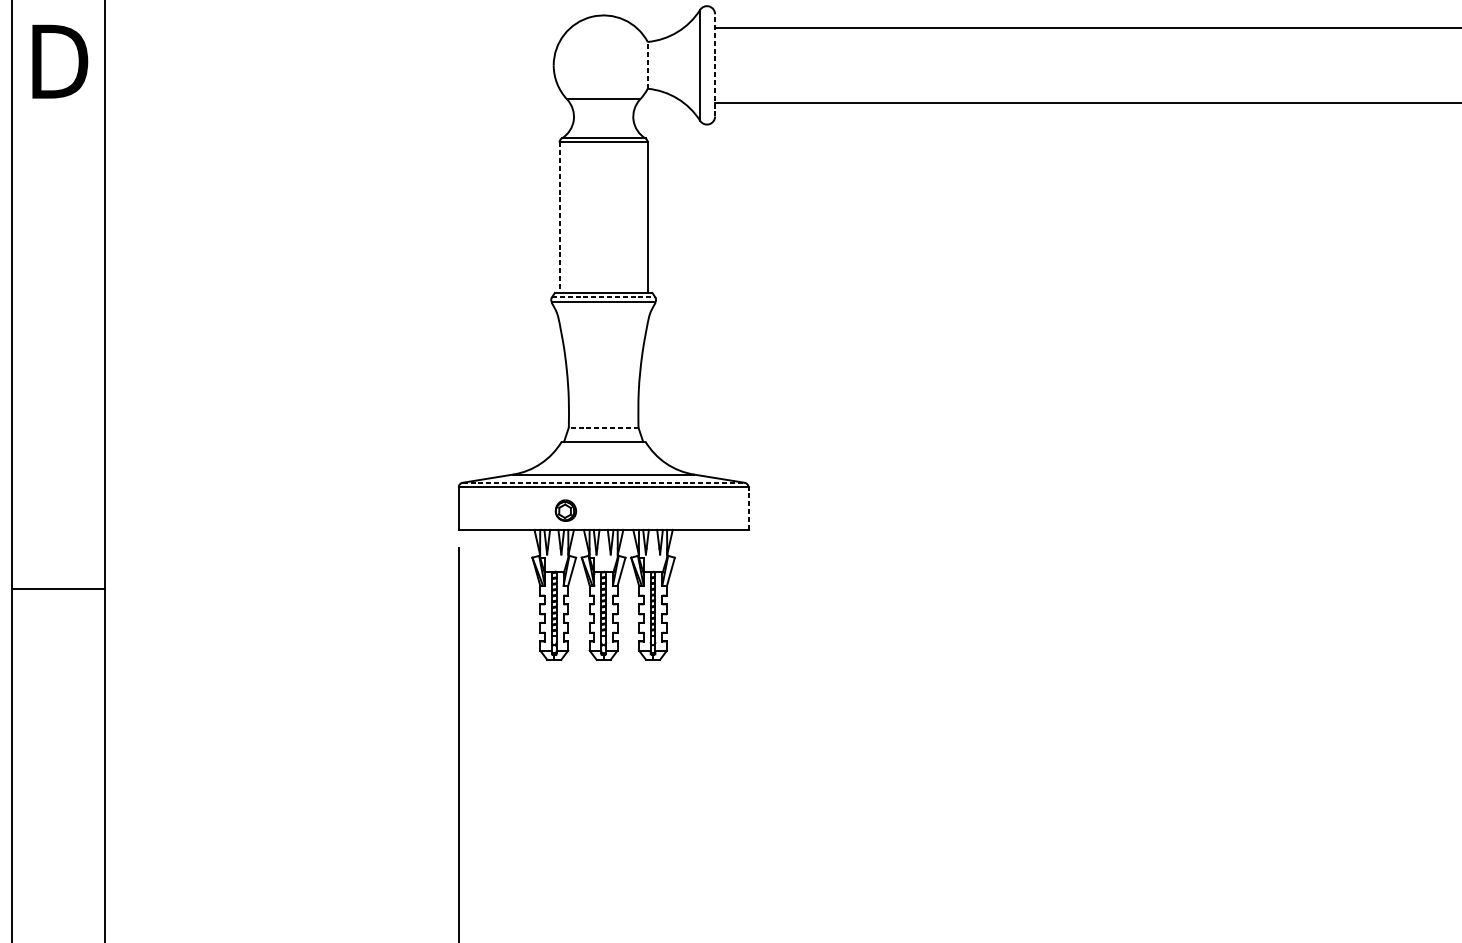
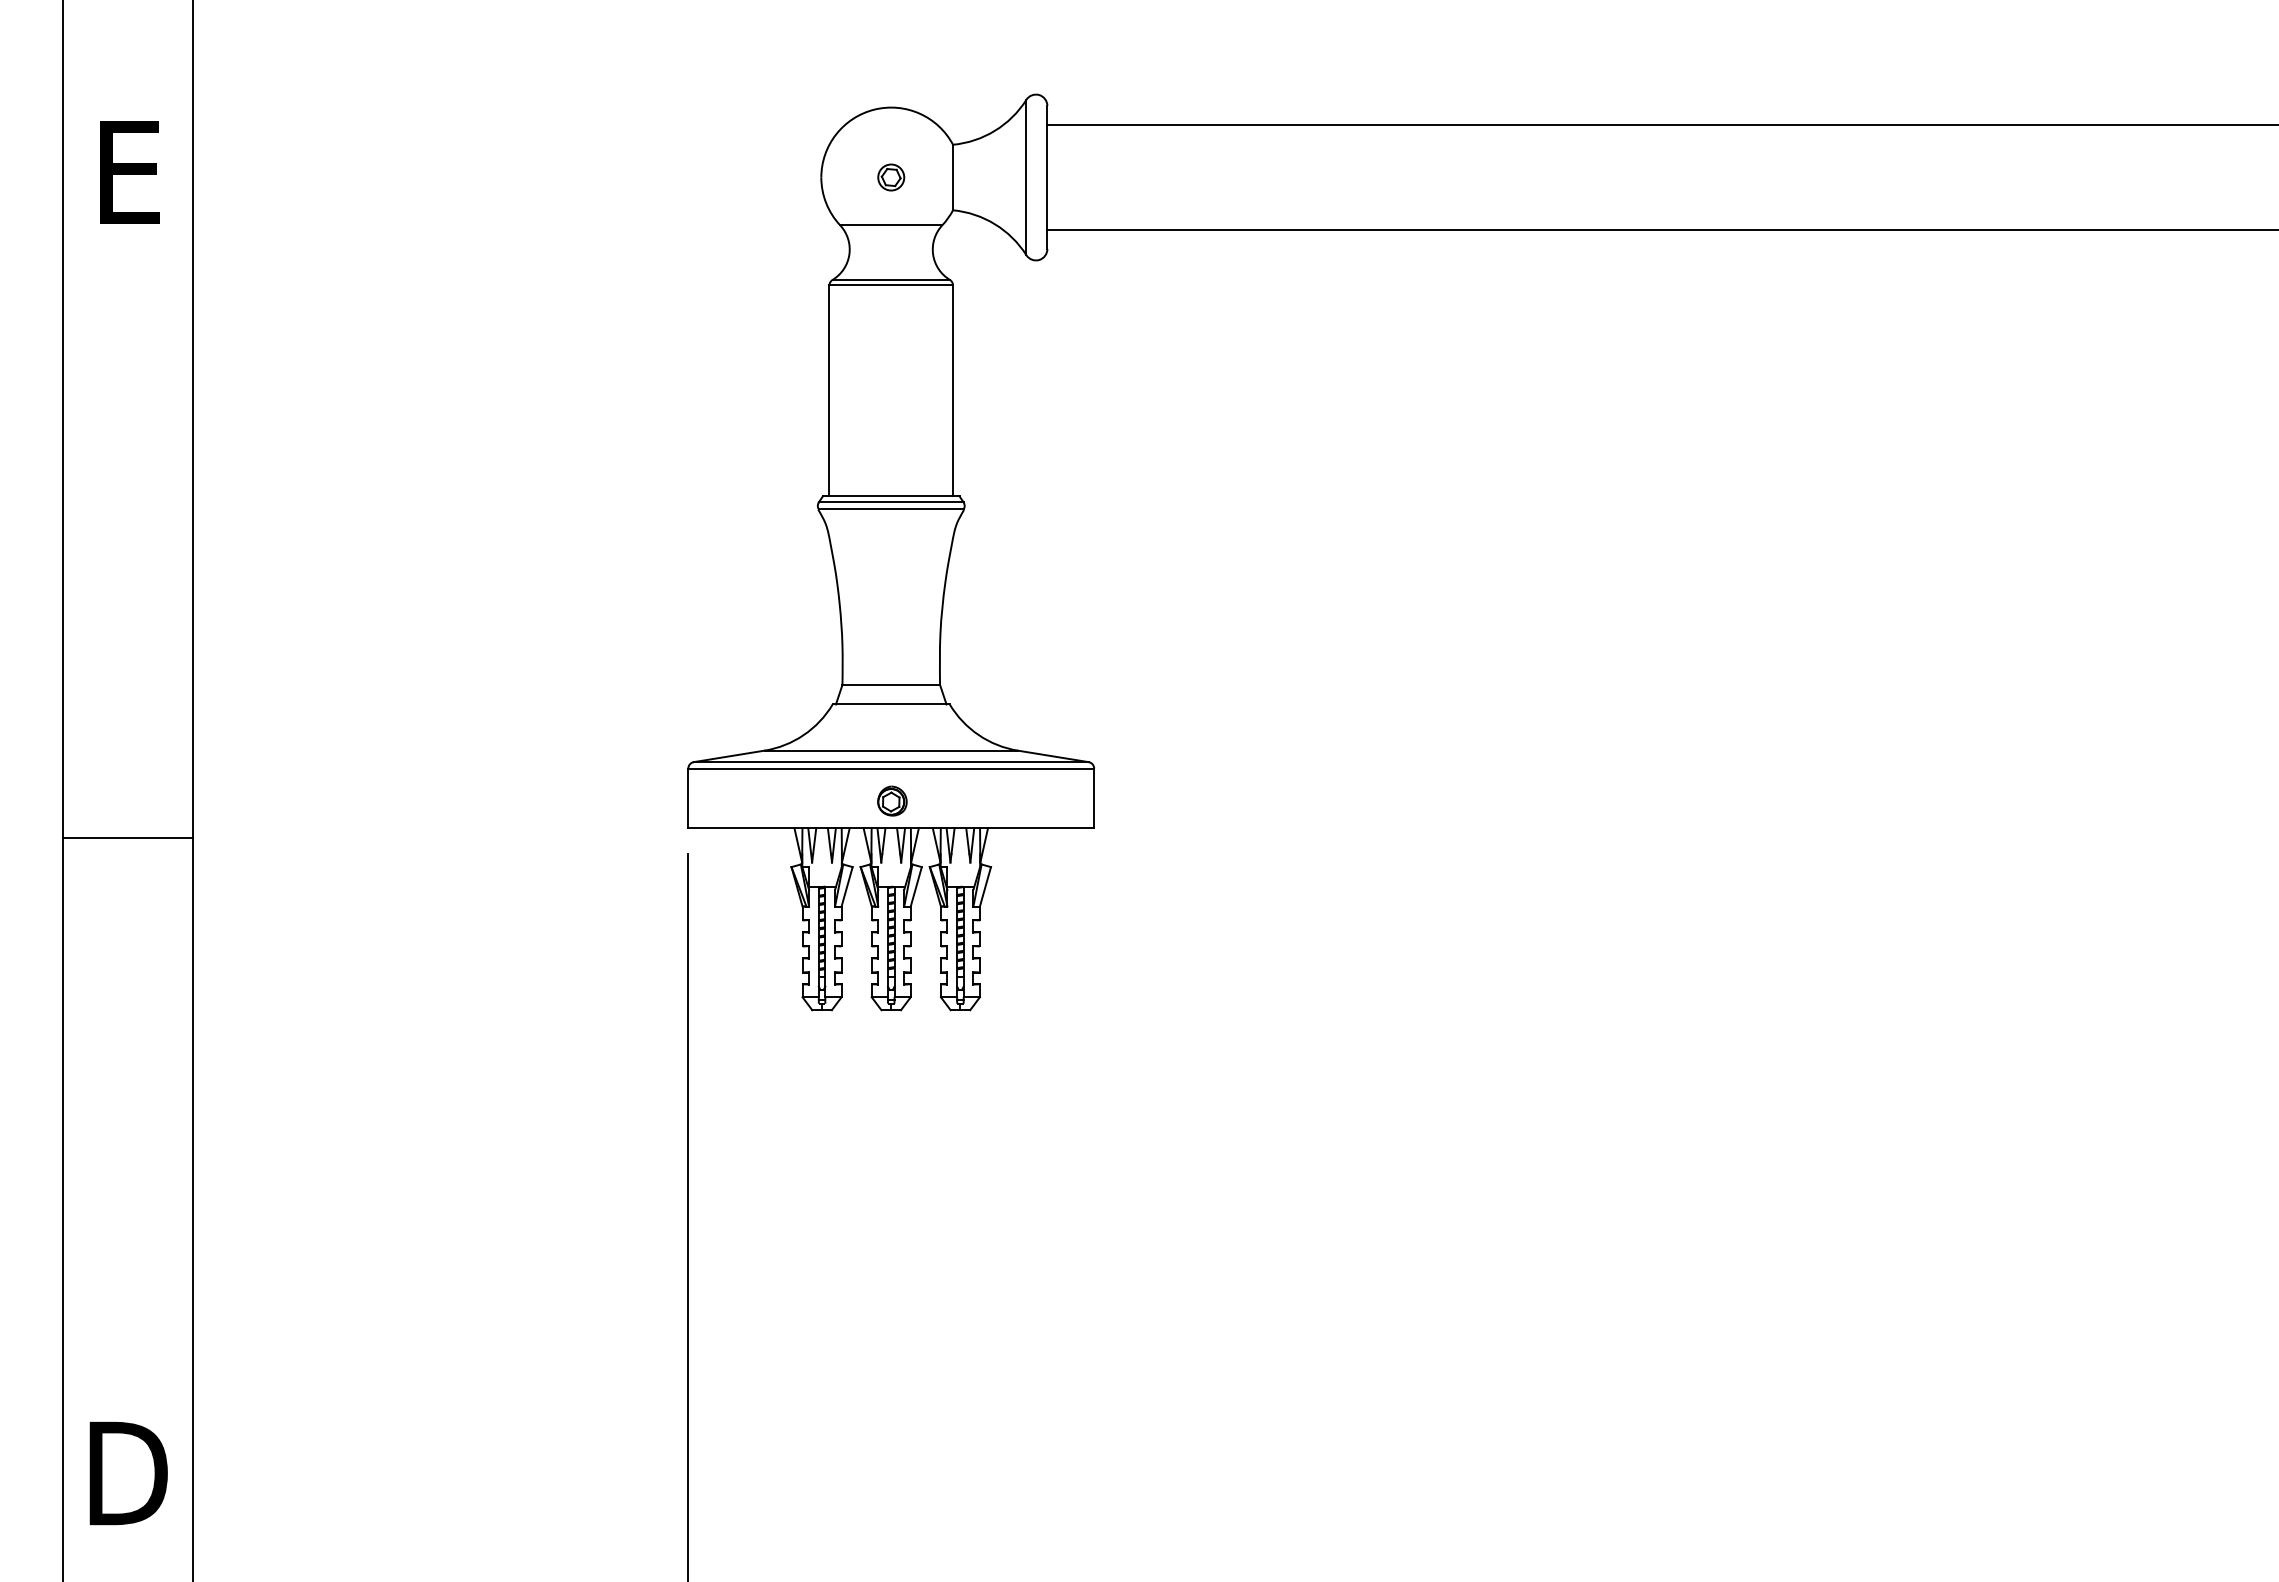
text: (60, 61) -> (130, 171), D -> E
part: (603, 65) -> (891, 177), added
line: (648, 65) -> (953, 177), dashed -> solid
line: (715, 65) -> (1047, 177), dashed -> solid
line: (559, 218) -> (829, 391), dashed -> solid
line: (603, 297) -> (891, 502), dashed -> solid
line: (603, 427) -> (891, 684), dashed -> solid
line: (603, 483) -> (891, 762), dashed -> solid
line: (748, 508) -> (1094, 798), dashed -> solid
part: (565, 510) -> (892, 800), moved
line: (58, 588) -> (127, 837), moved

